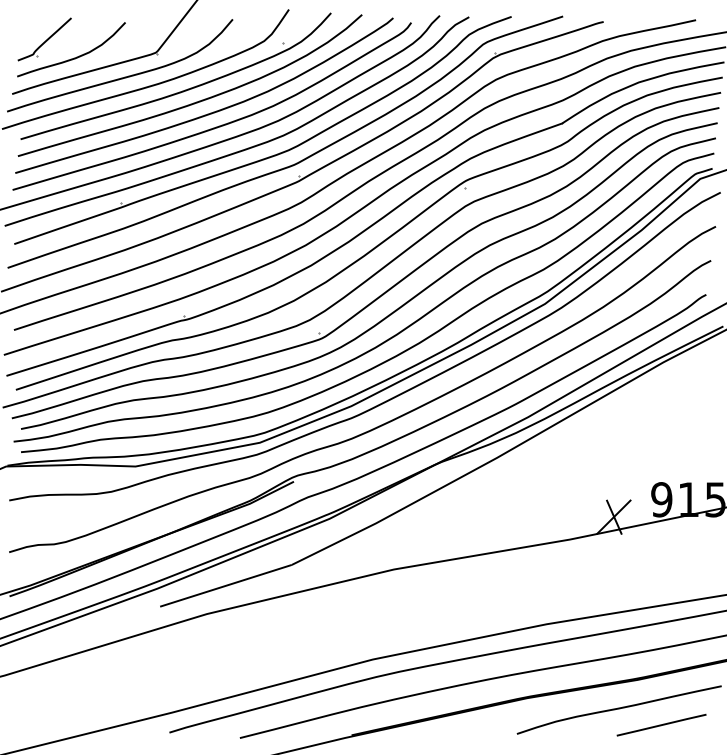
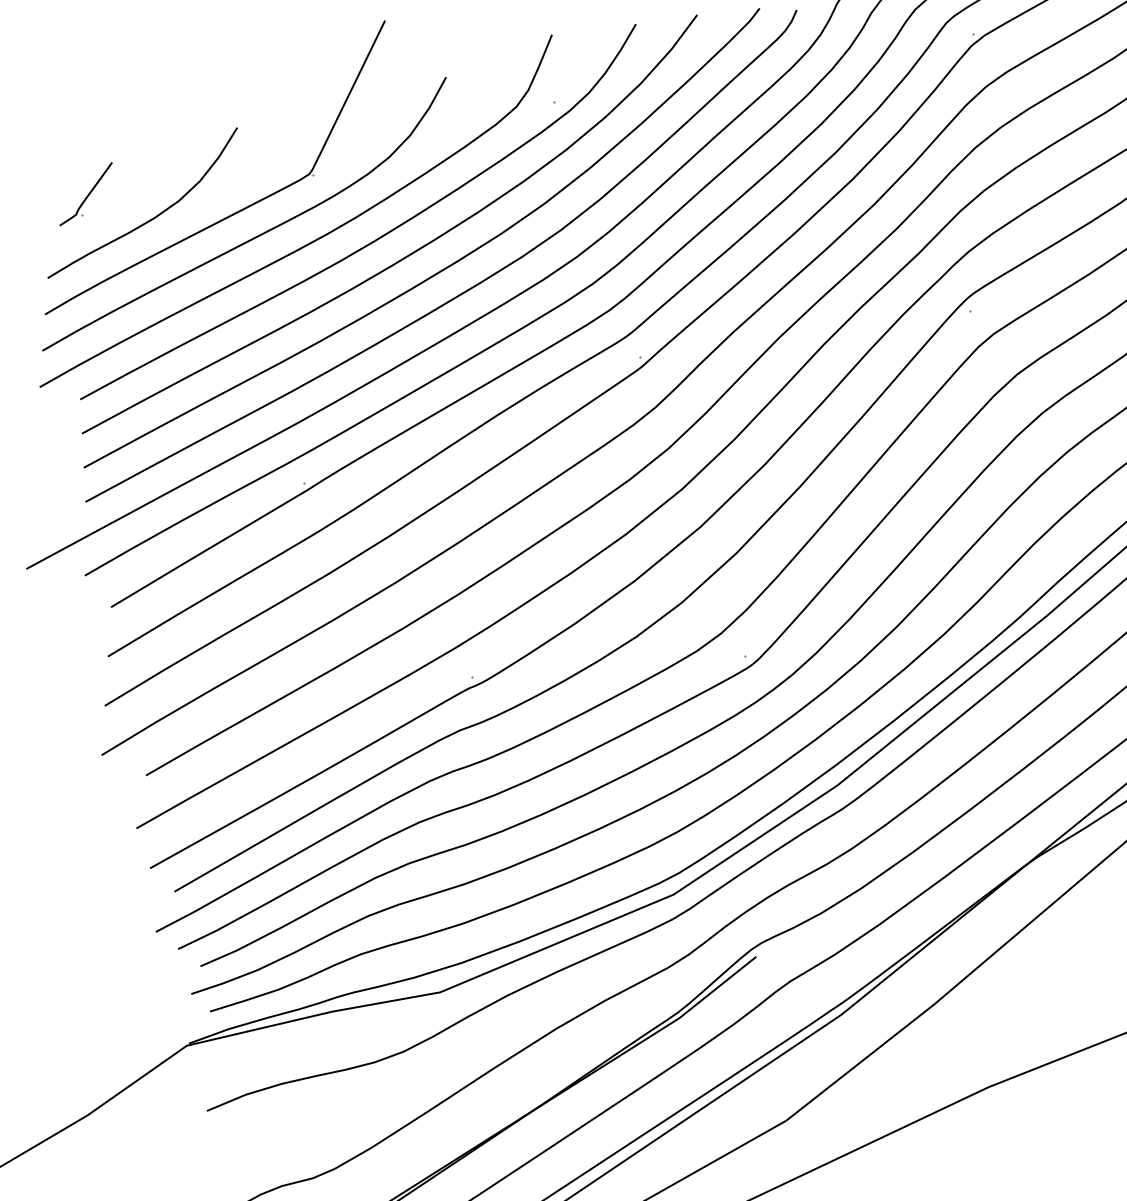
part: (44, 39) -> (85, 194), size x0.6

